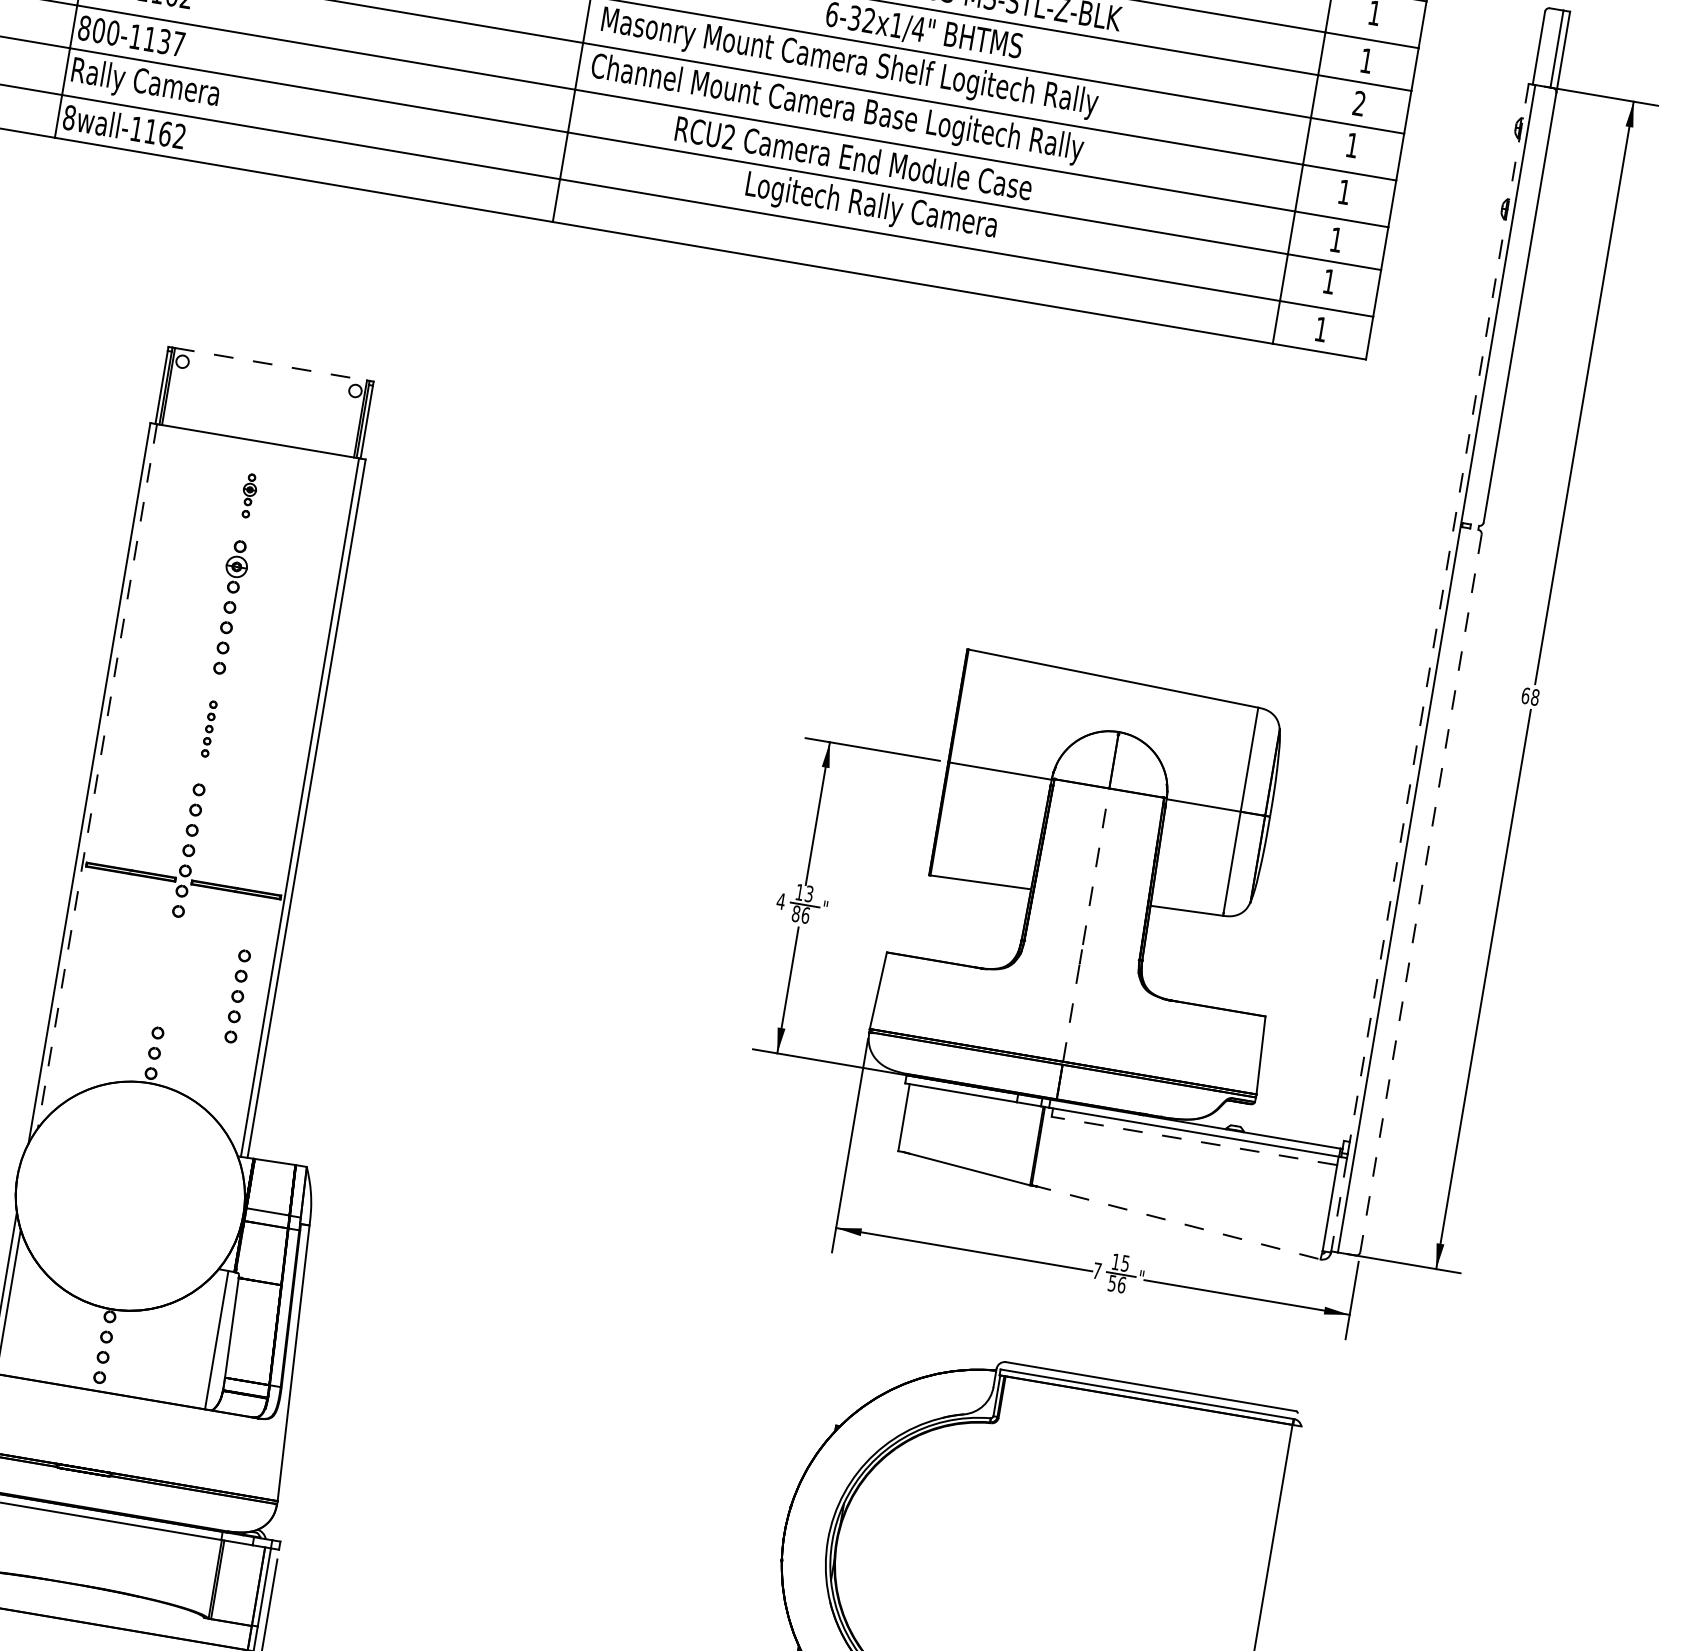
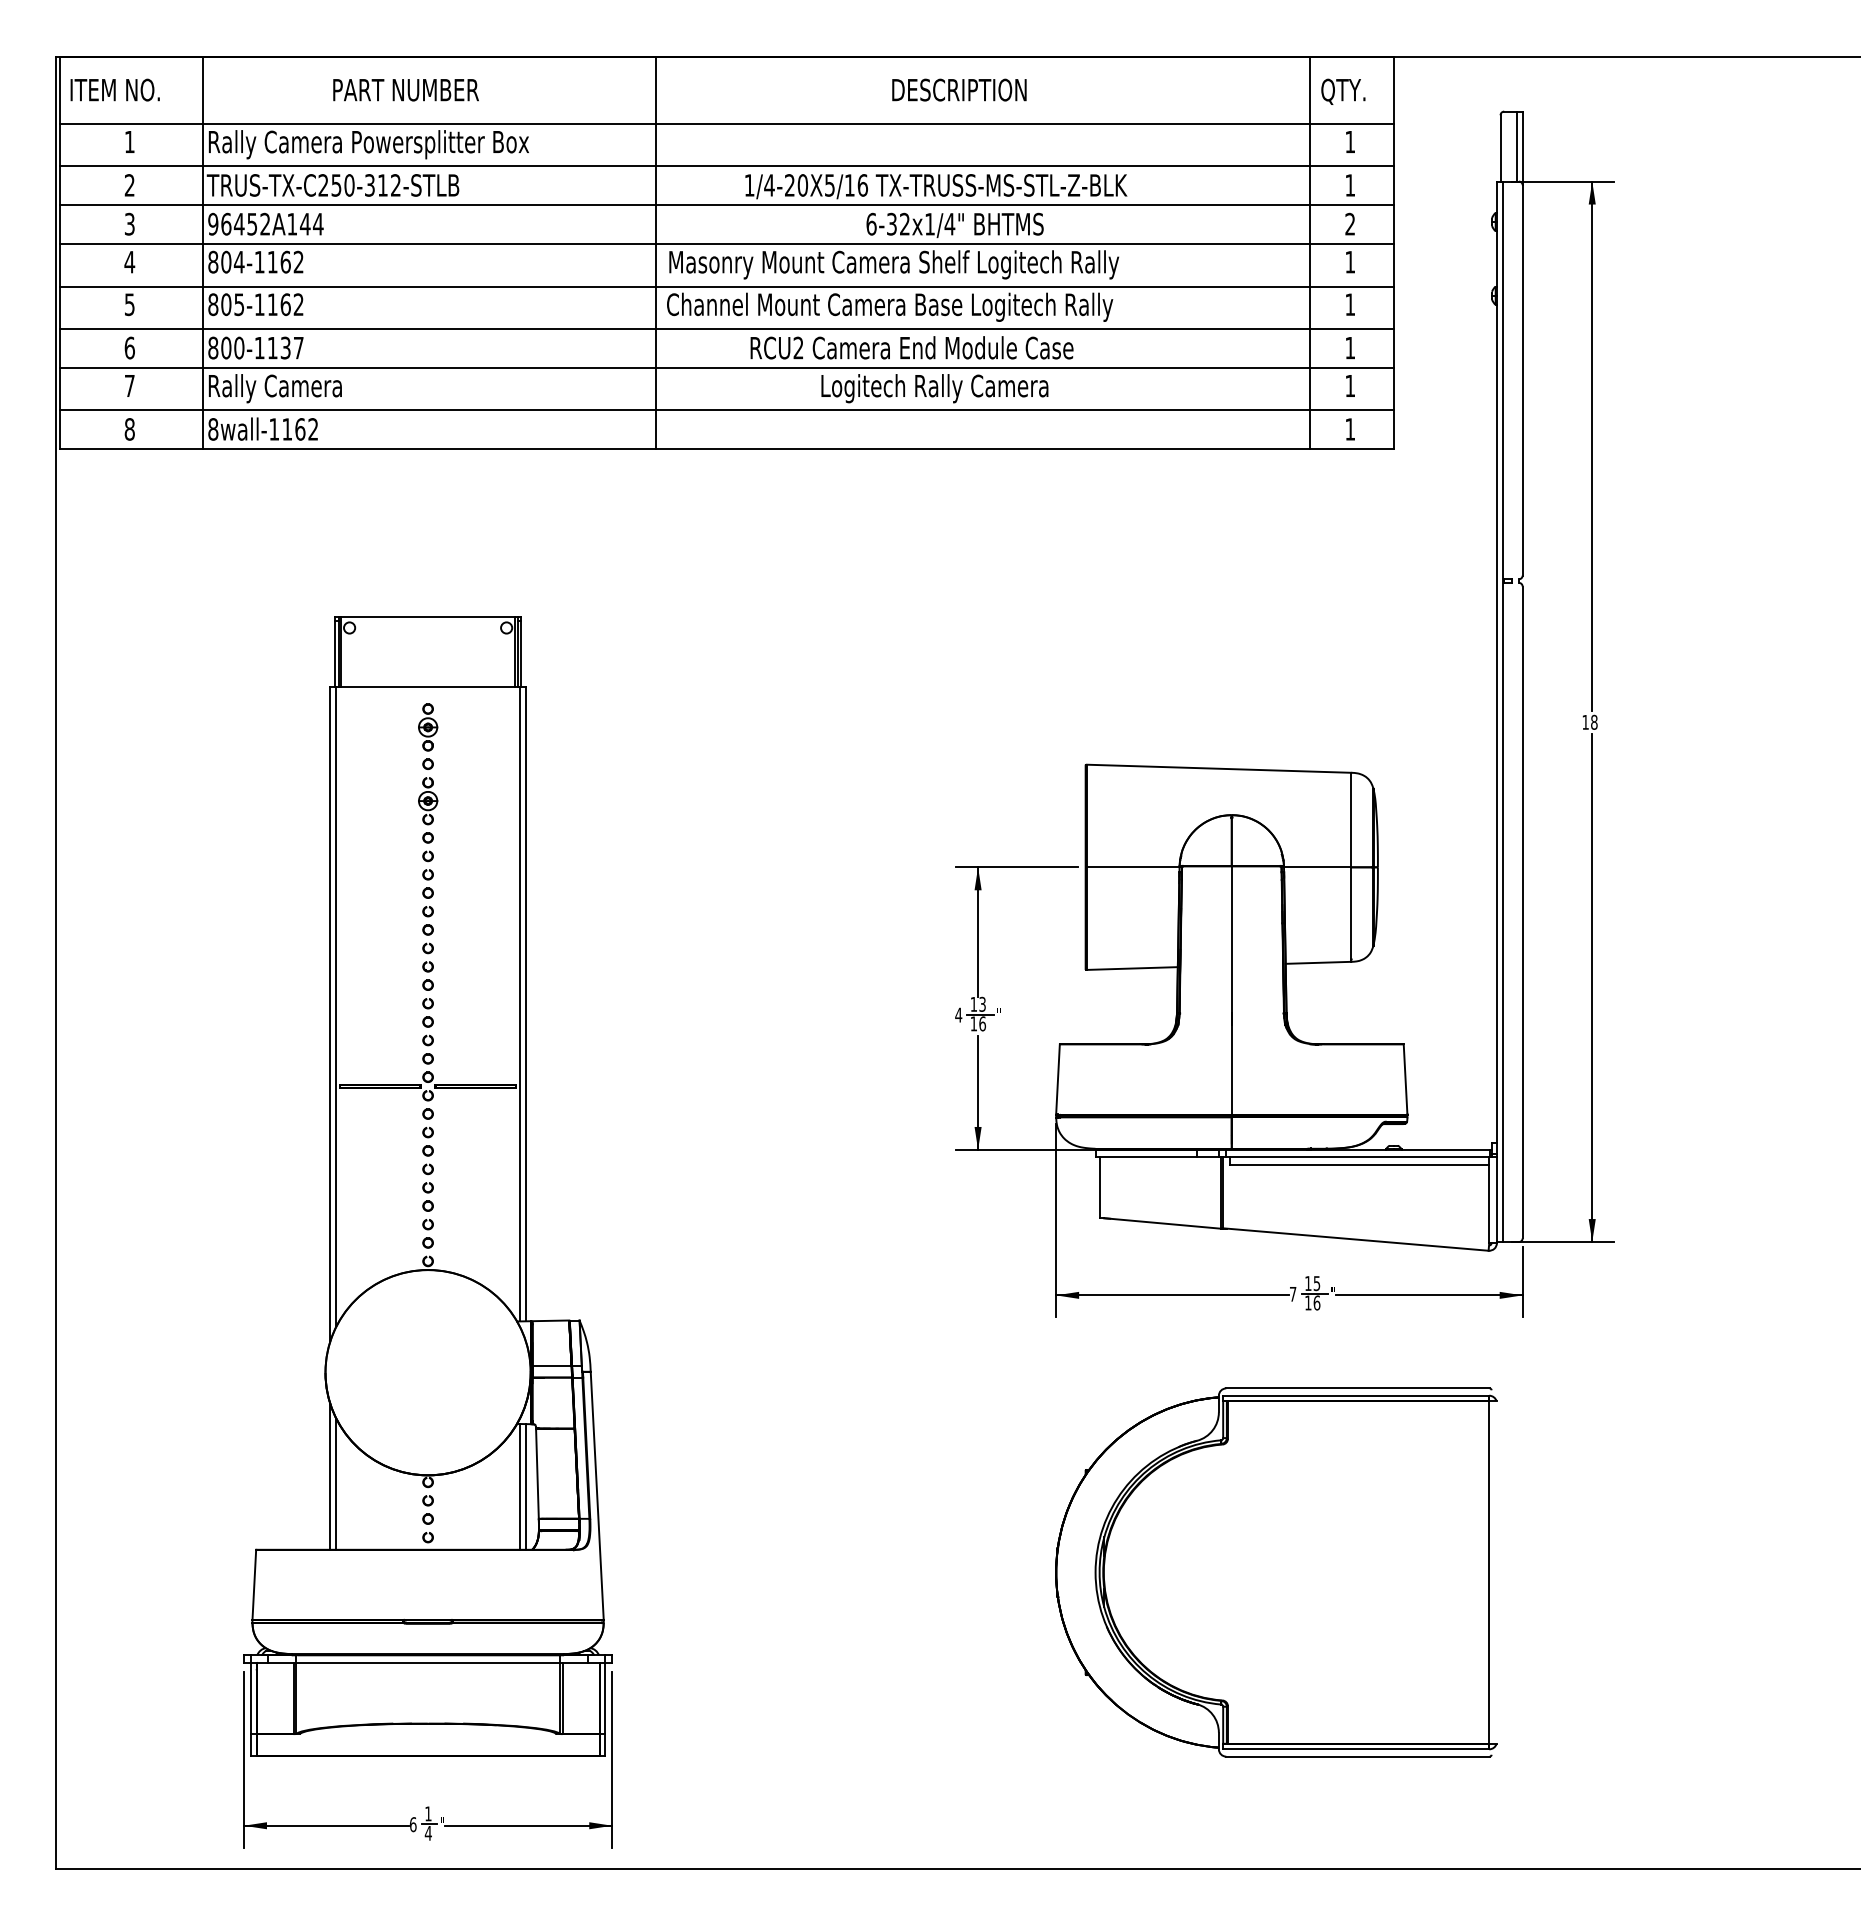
line: (271, 363) -> (428, 616), dashed -> solid
part: (249, 495) -> (428, 736), size x1.67
line: (1438, 613) -> (1496, 662), dashed -> solid
text: (1525, 694) -> (1585, 721), 68 -> 18
part: (208, 729) -> (427, 948), size x1.67
line: (97, 776) -> (336, 1006), dashed -> solid
line: (1420, 893) -> (1522, 912), dashed -> solid
text: (795, 913) -> (973, 1023), 86 -> 16
line: (1085, 925) -> (1231, 990), dashed -> solid
part: (237, 996) -> (427, 1169), moved
line: (1194, 1140) -> (1359, 1164), dashed -> solid
line: (1338, 1205) -> (1496, 1200), dashed -> solid
line: (1176, 1222) -> (1355, 1239), dashed -> solid
text: (1112, 1282) -> (1308, 1302), 56 -> 16
line: (209, 1338) -> (519, 1486), added

